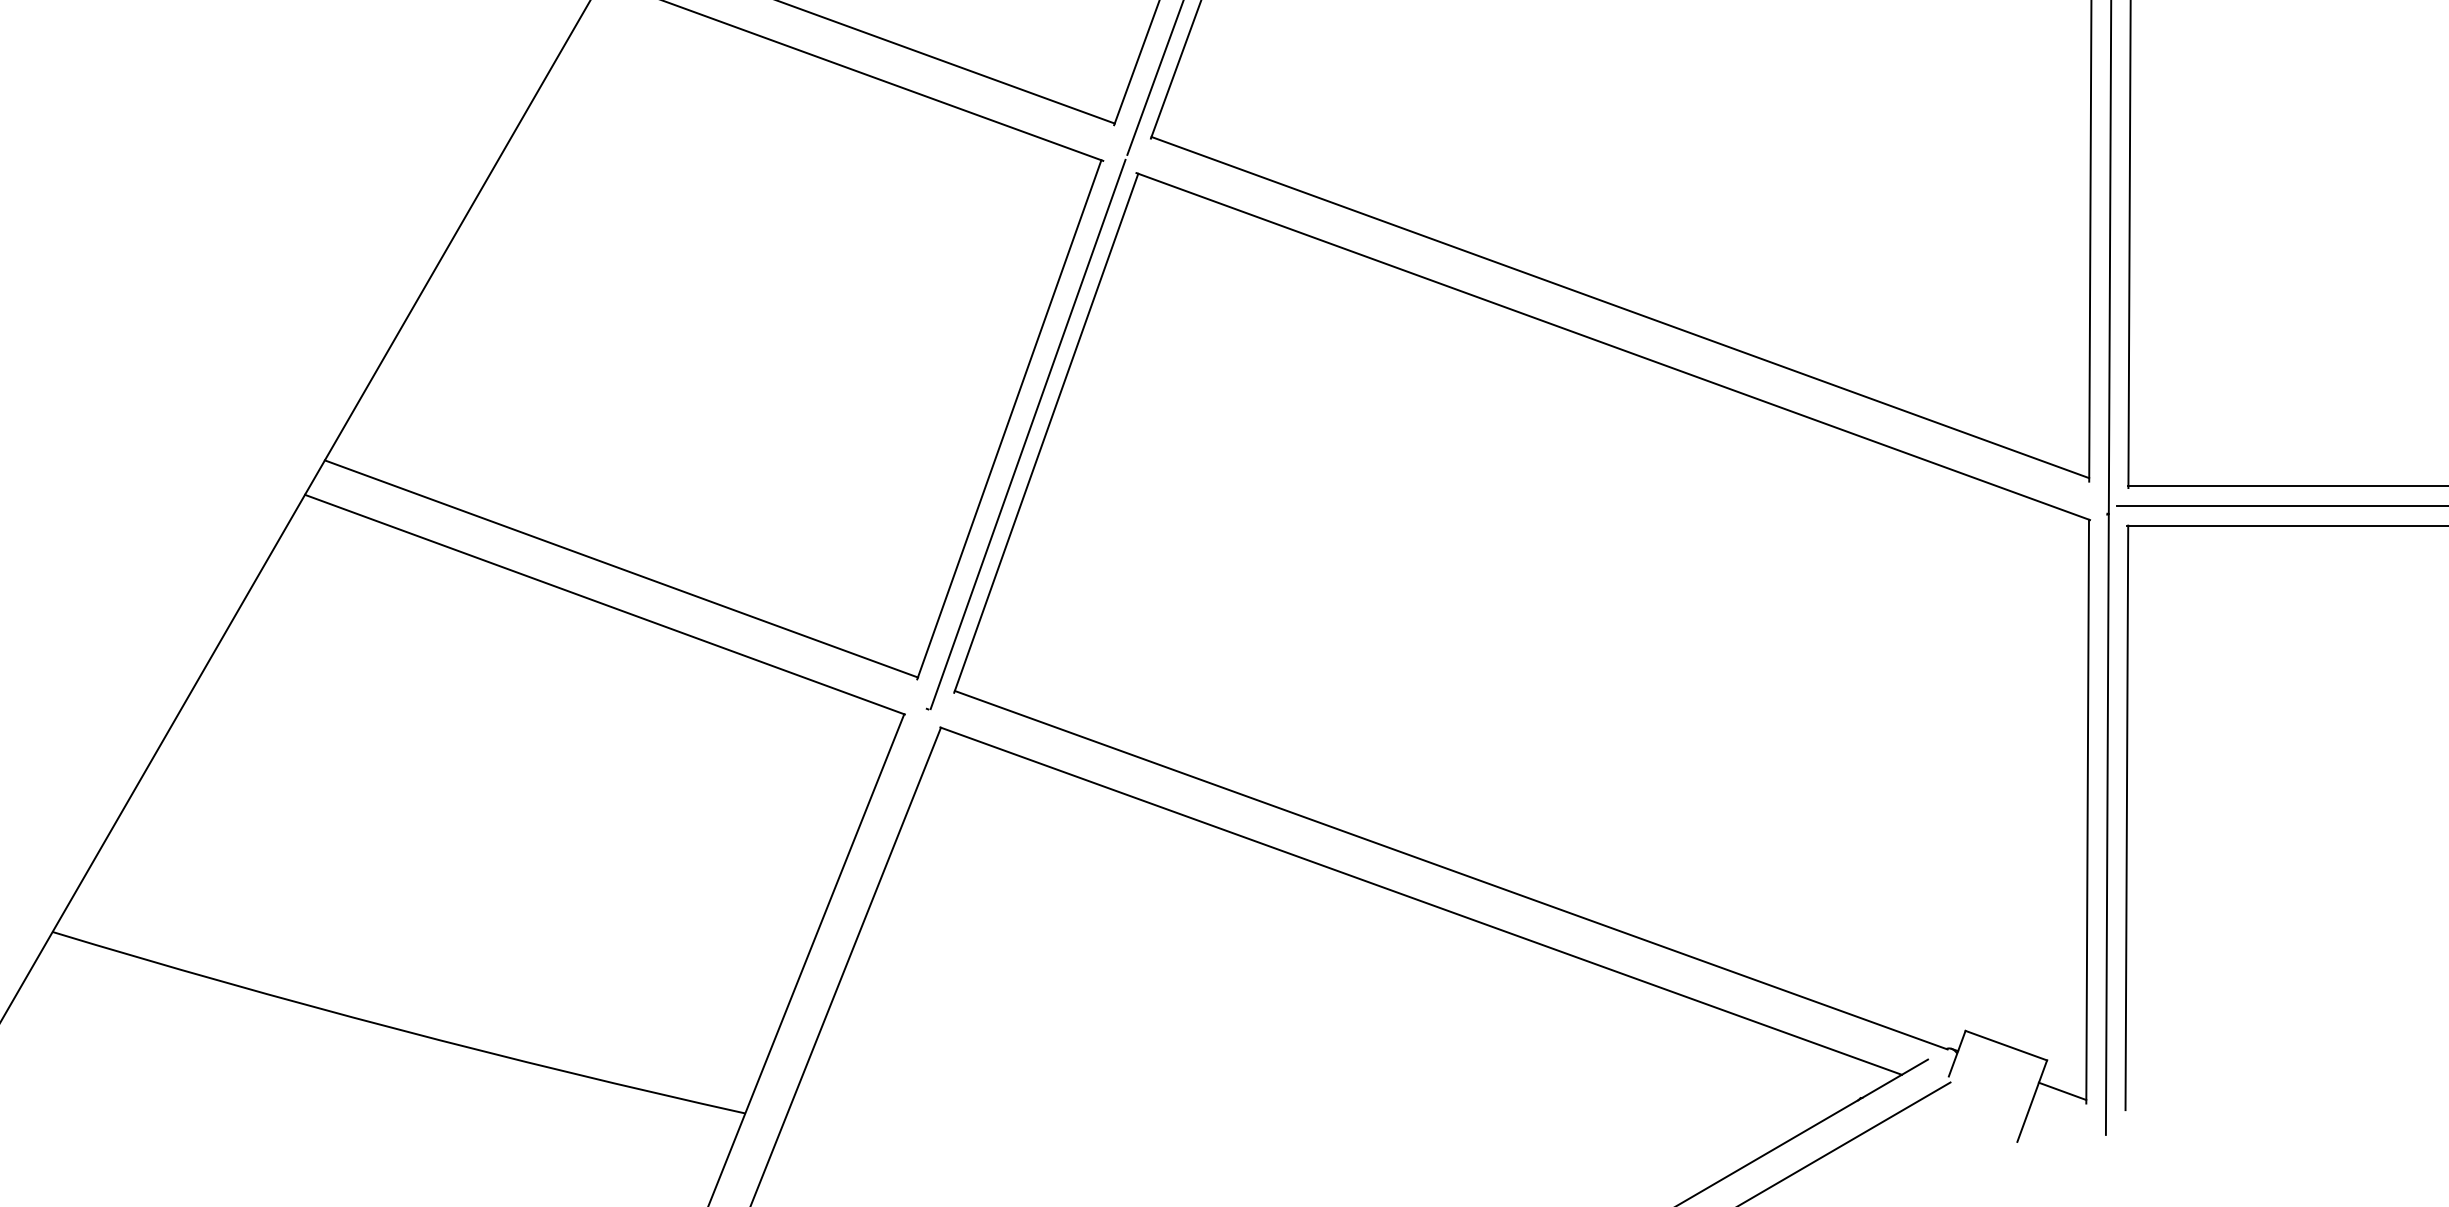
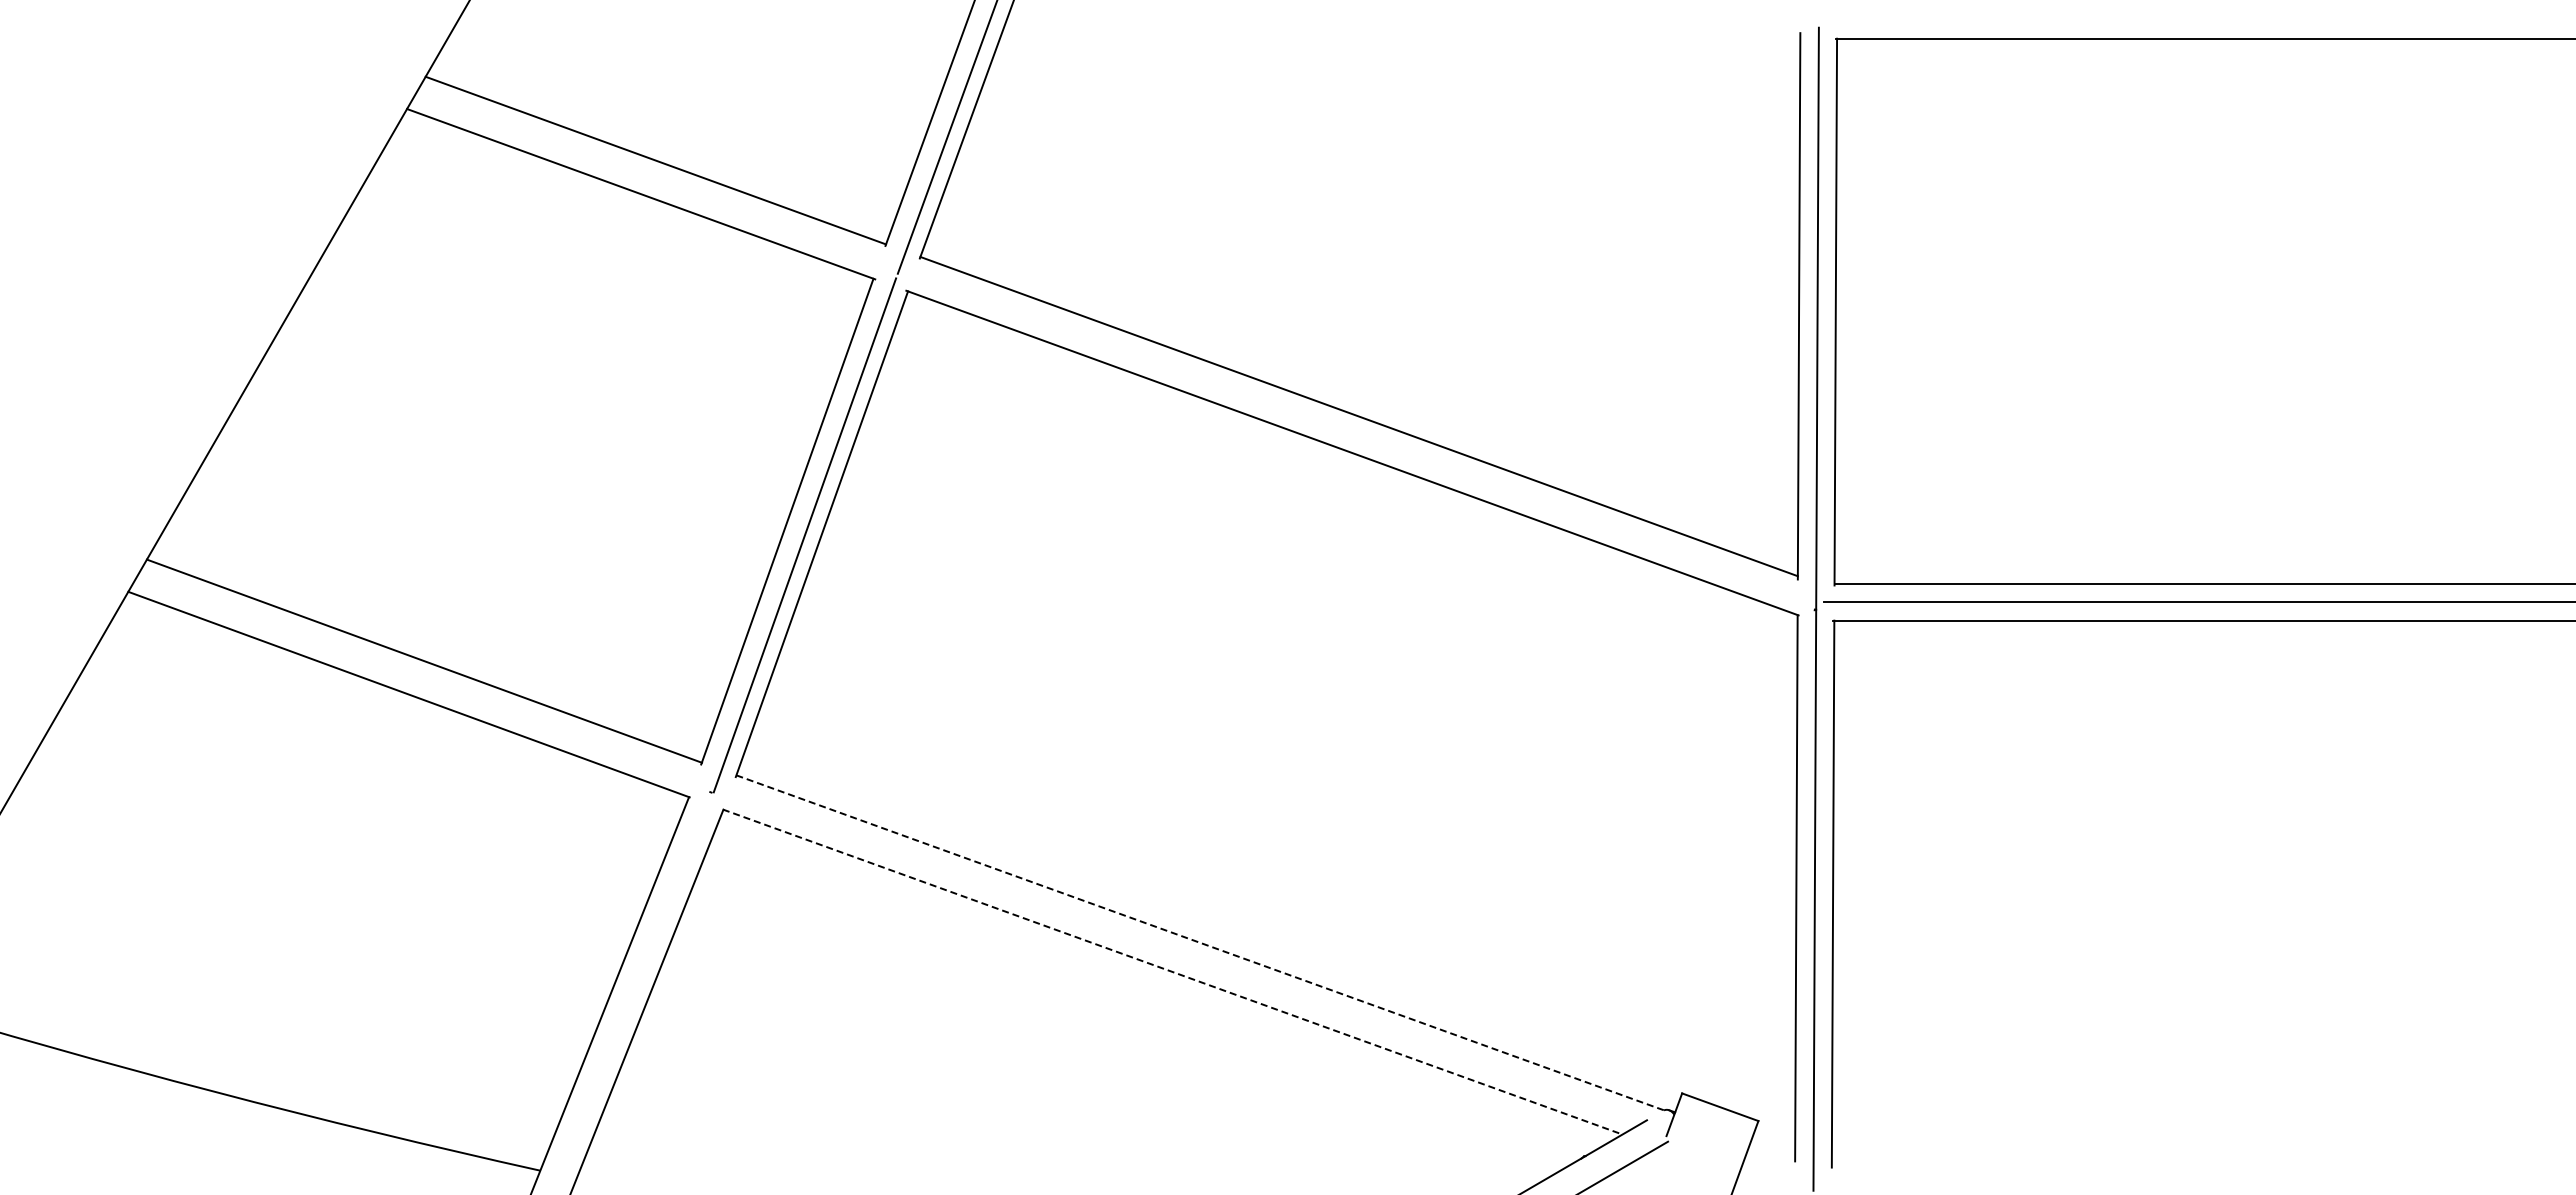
line: (1450, 870) -> (1200, 943), solid -> dashed
line: (1421, 901) -> (1173, 972), solid -> dashed
line: (2062, 1090) -> (1772, 1149), removed

